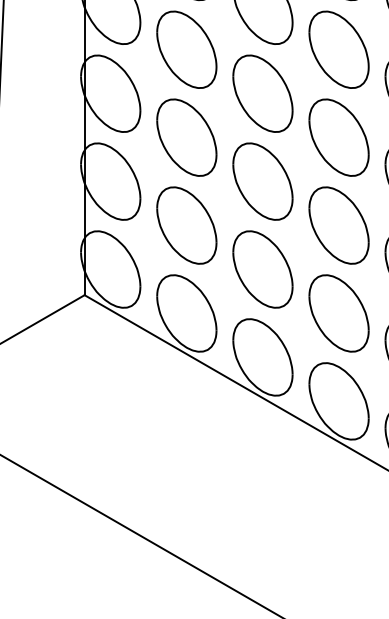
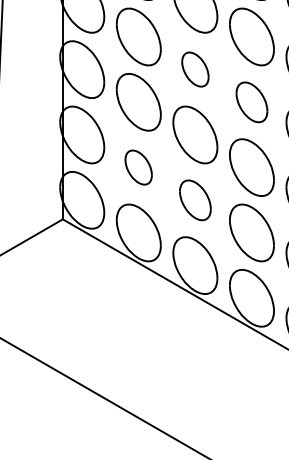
part: (263, 93) -> (195, 69), size x0.6
part: (338, 137) -> (251, 102), size x0.7
part: (186, 225) -> (138, 167), size x0.6
part: (263, 269) -> (195, 200), size x0.7

